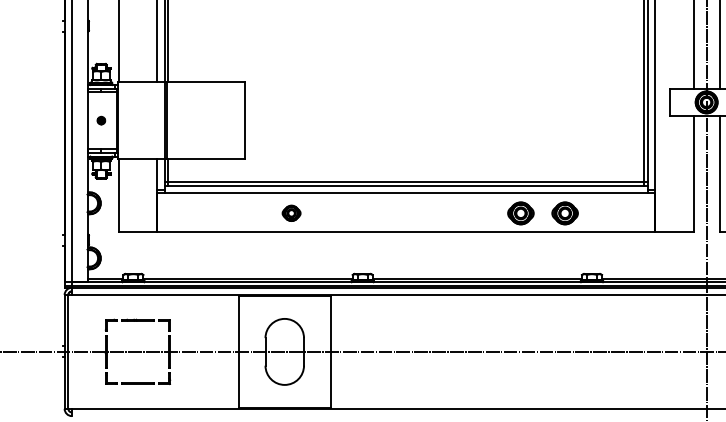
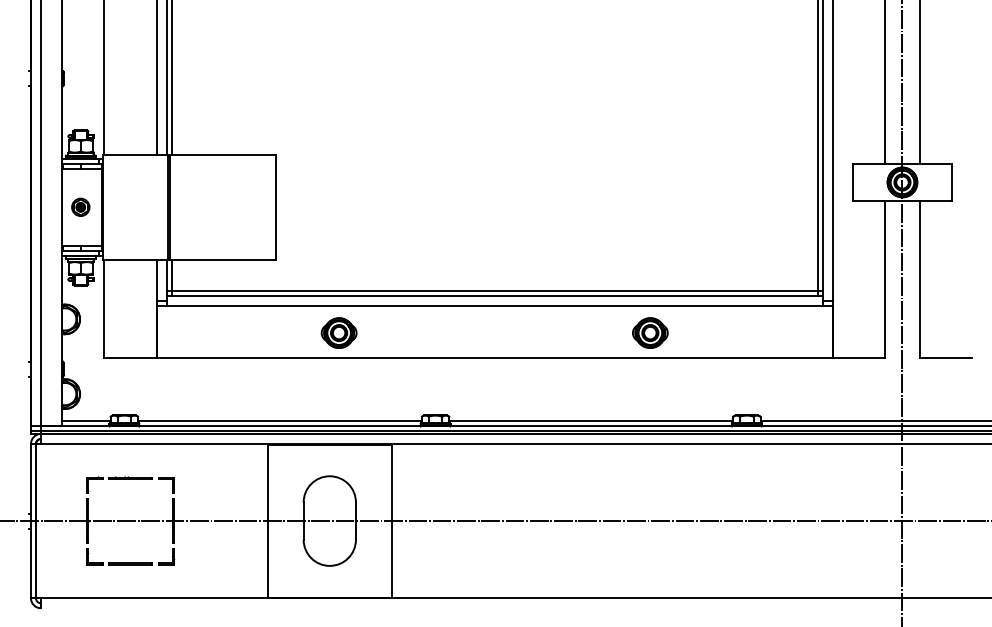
part: (101, 120) -> (80, 206), size x1.67
part: (291, 212) -> (338, 332), size x1.43
part: (565, 212) -> (710, 332), removed

